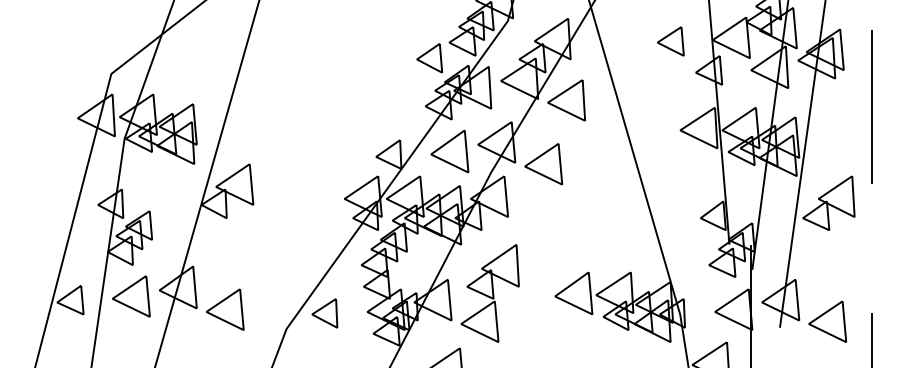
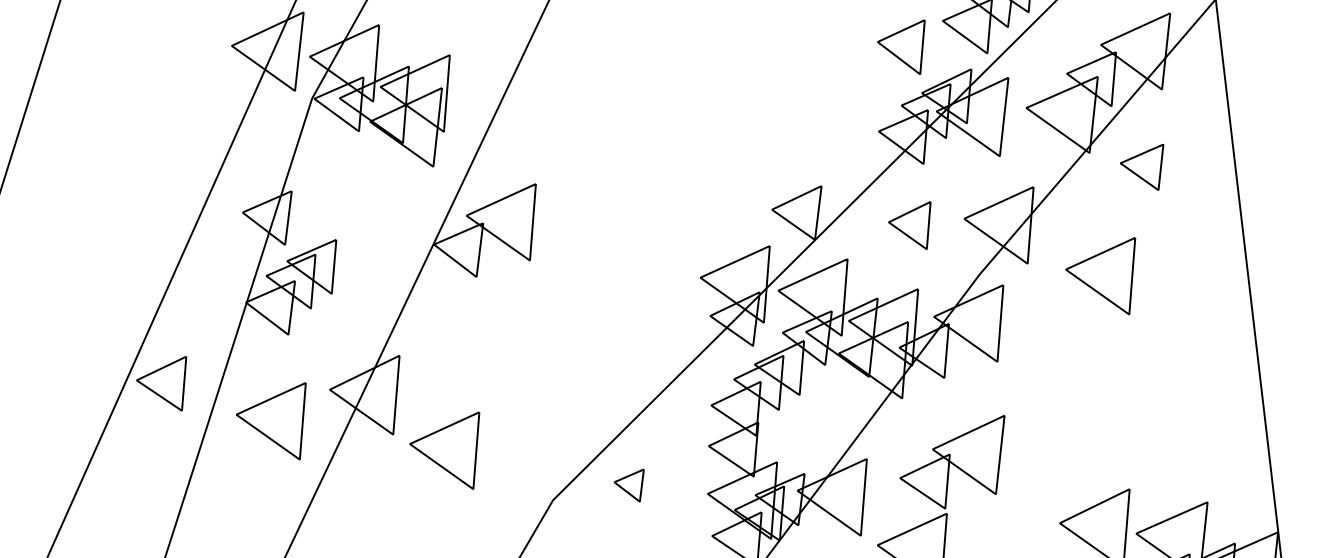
part: (566, 100) -> (1141, 164), size x0.6
part: (449, 151) -> (909, 222), size x0.6
part: (543, 164) -> (1100, 271), moved
part: (131, 296) -> (272, 416), moved
part: (324, 313) -> (627, 483), size x0.6

